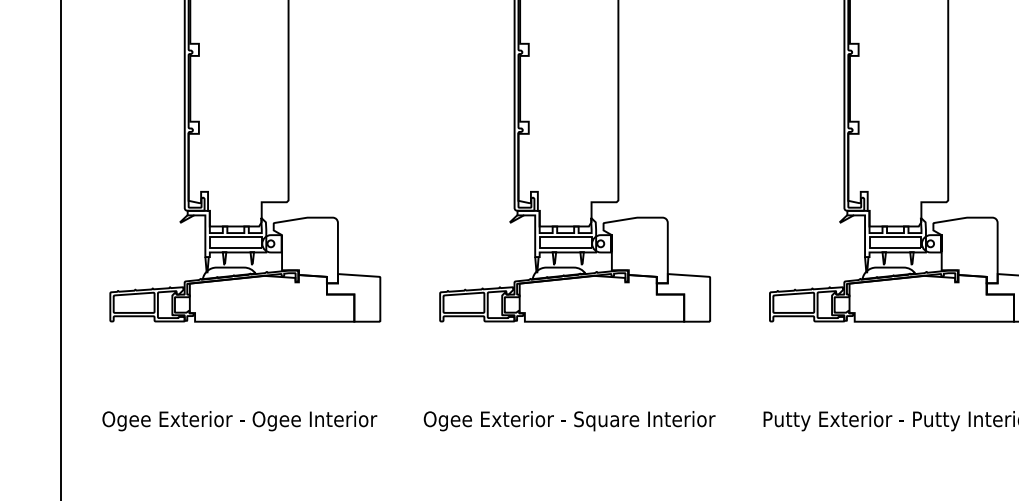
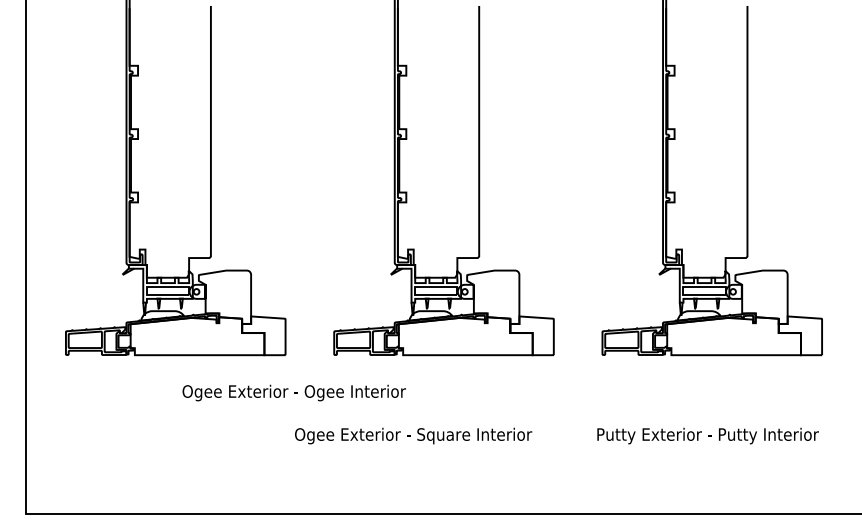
text: (238, 420) -> (293, 392), moved
text: (569, 420) -> (413, 435), moved

